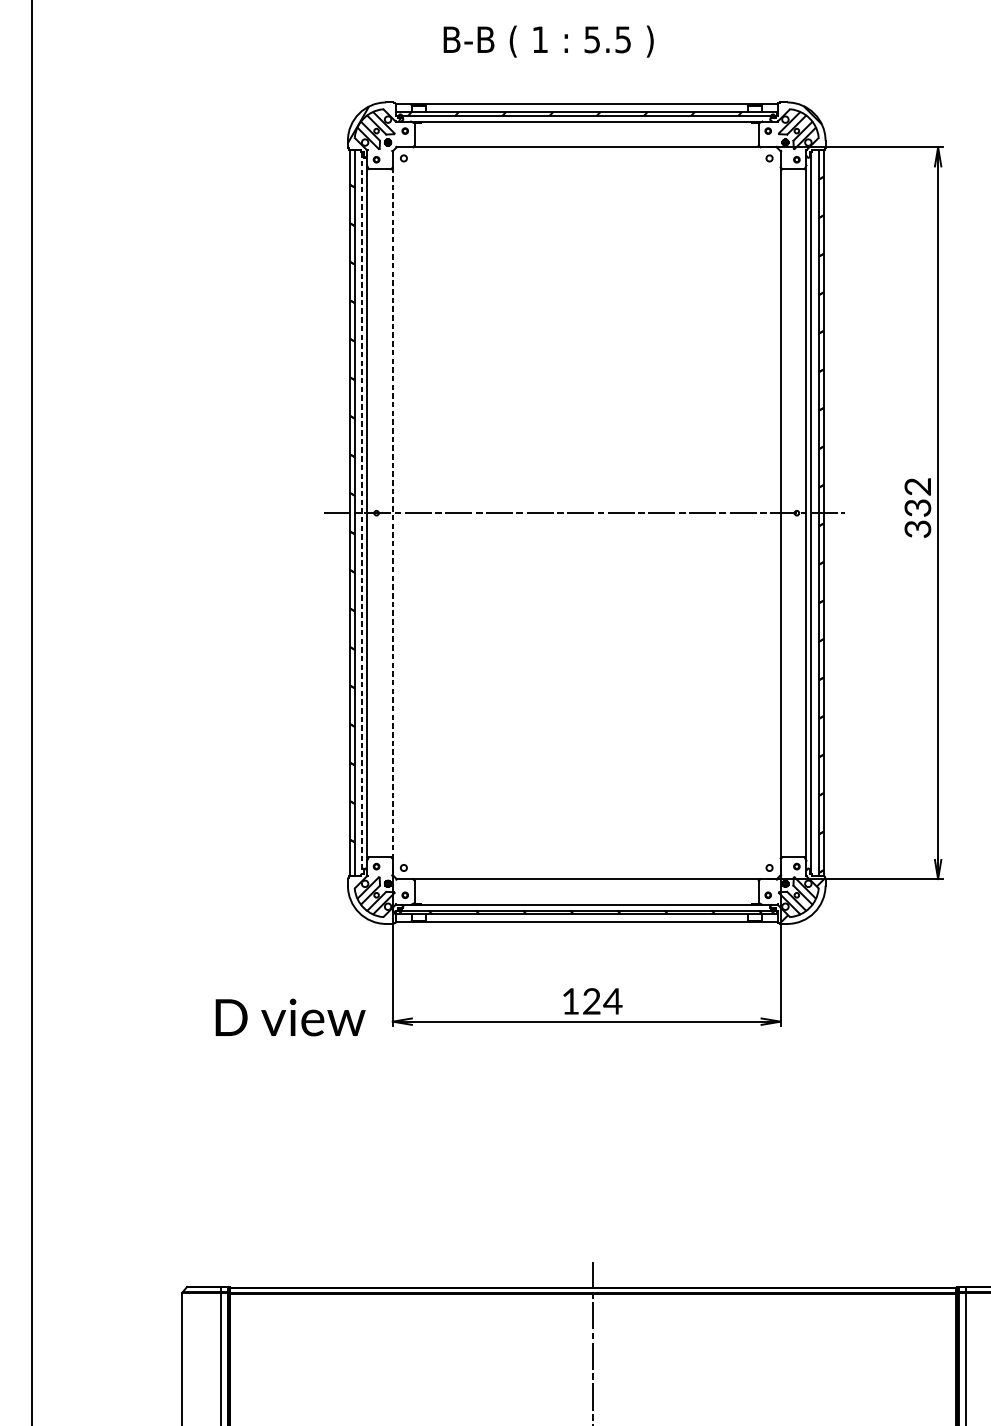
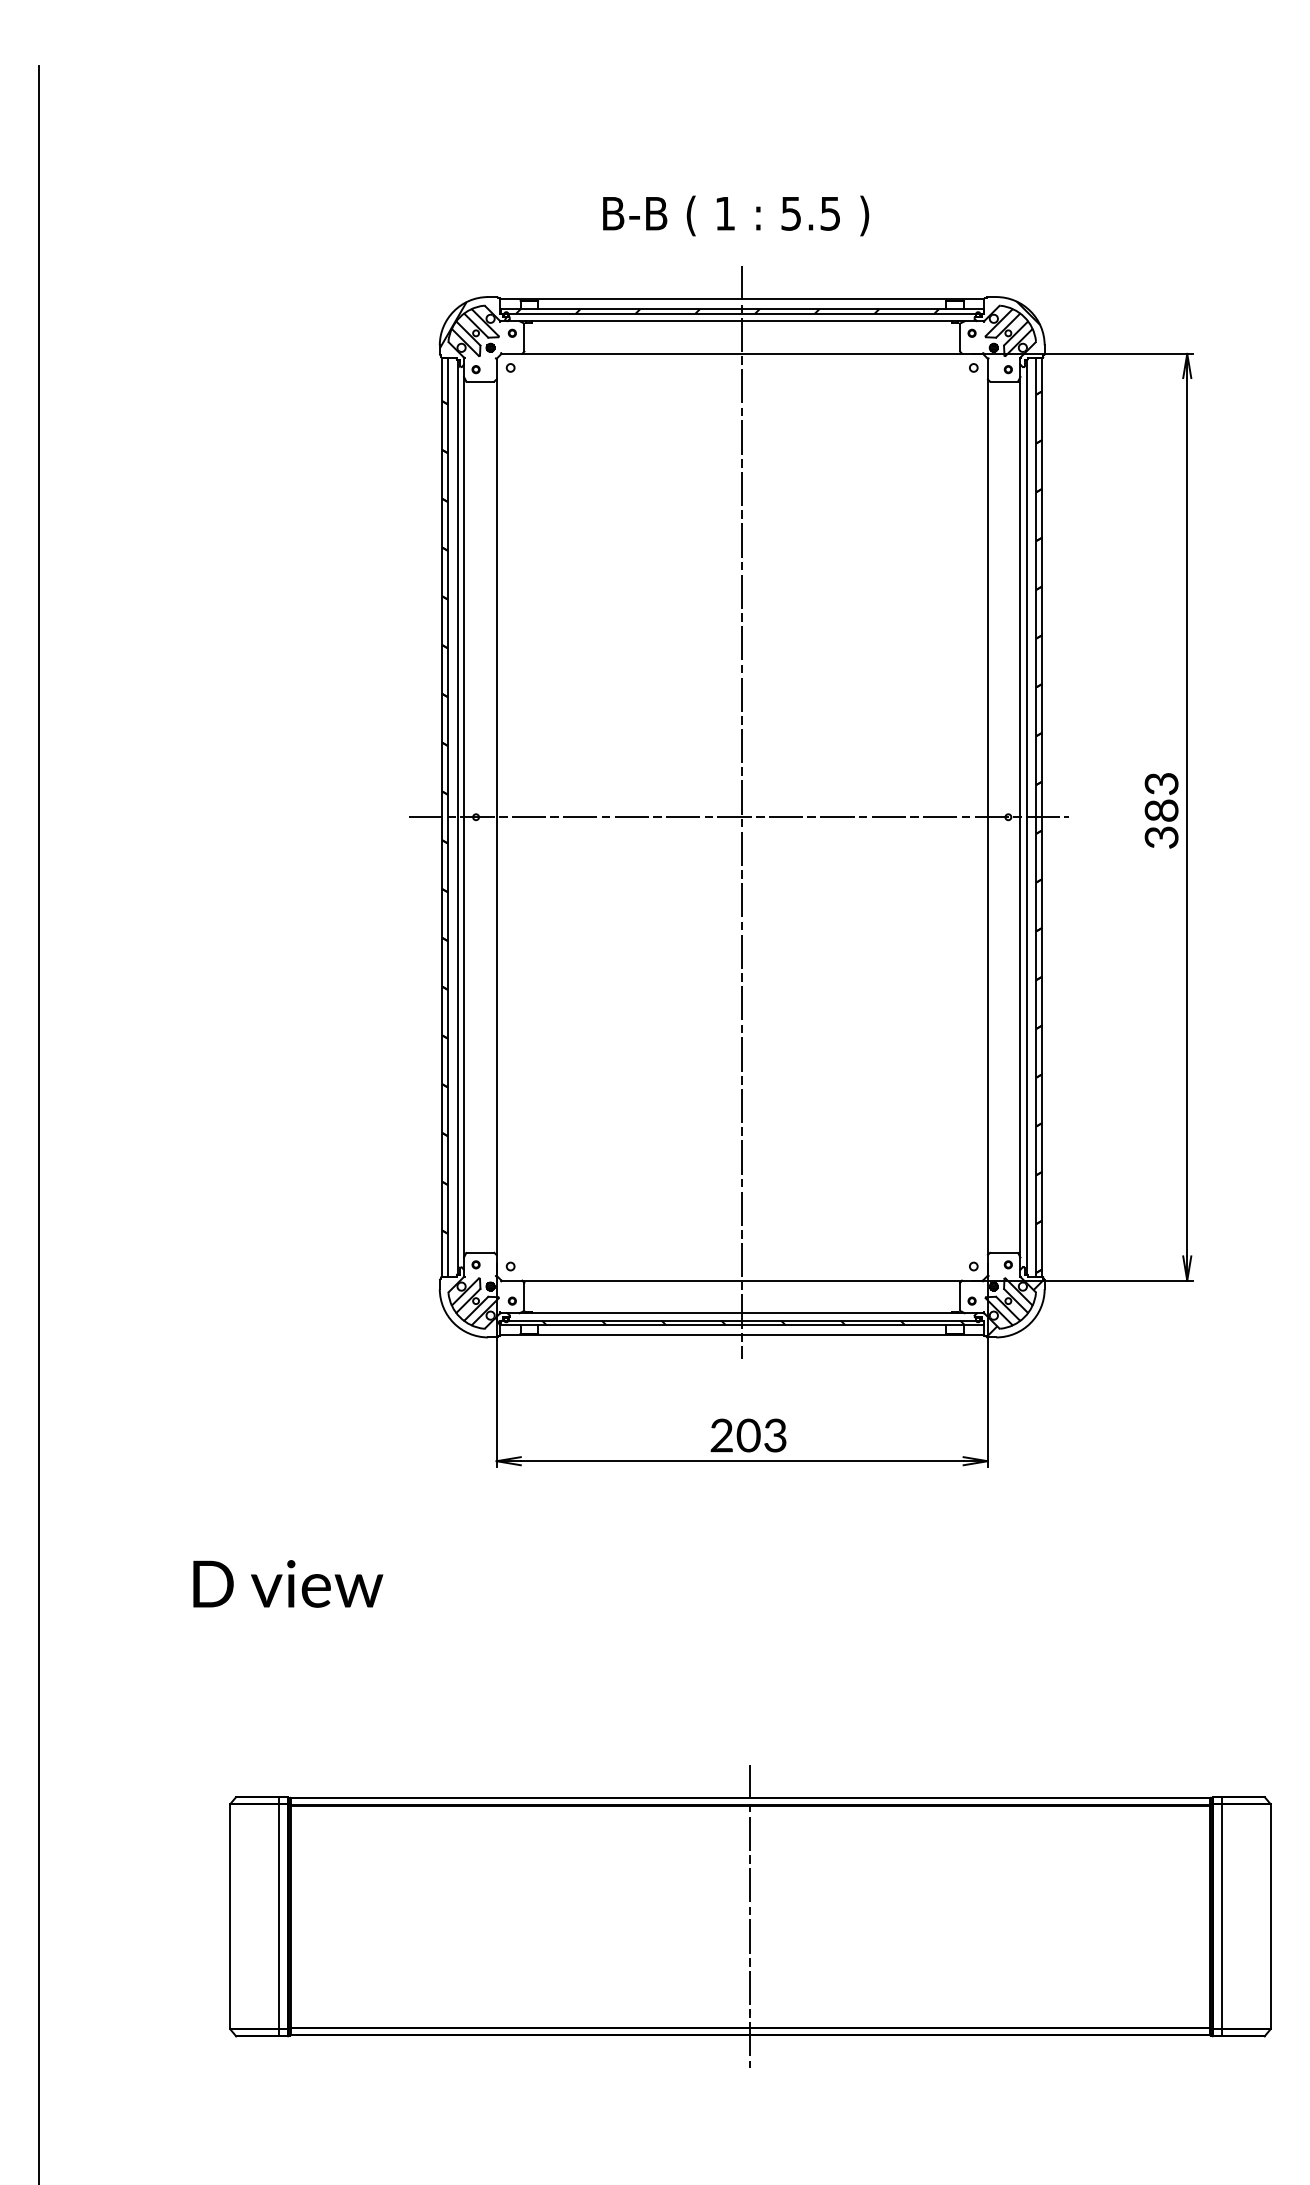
text: (549, 41) -> (736, 215), moved
text: (917, 497) -> (1161, 797), 332 -> 383
line: (586, 509) -> (742, 812), added
line: (392, 512) -> (496, 816), dashed -> solid
line: (361, 513) -> (457, 817), dashed -> solid
text: (591, 1001) -> (748, 1435), 124 -> 203
text: (290, 1017) -> (288, 1583), moved

